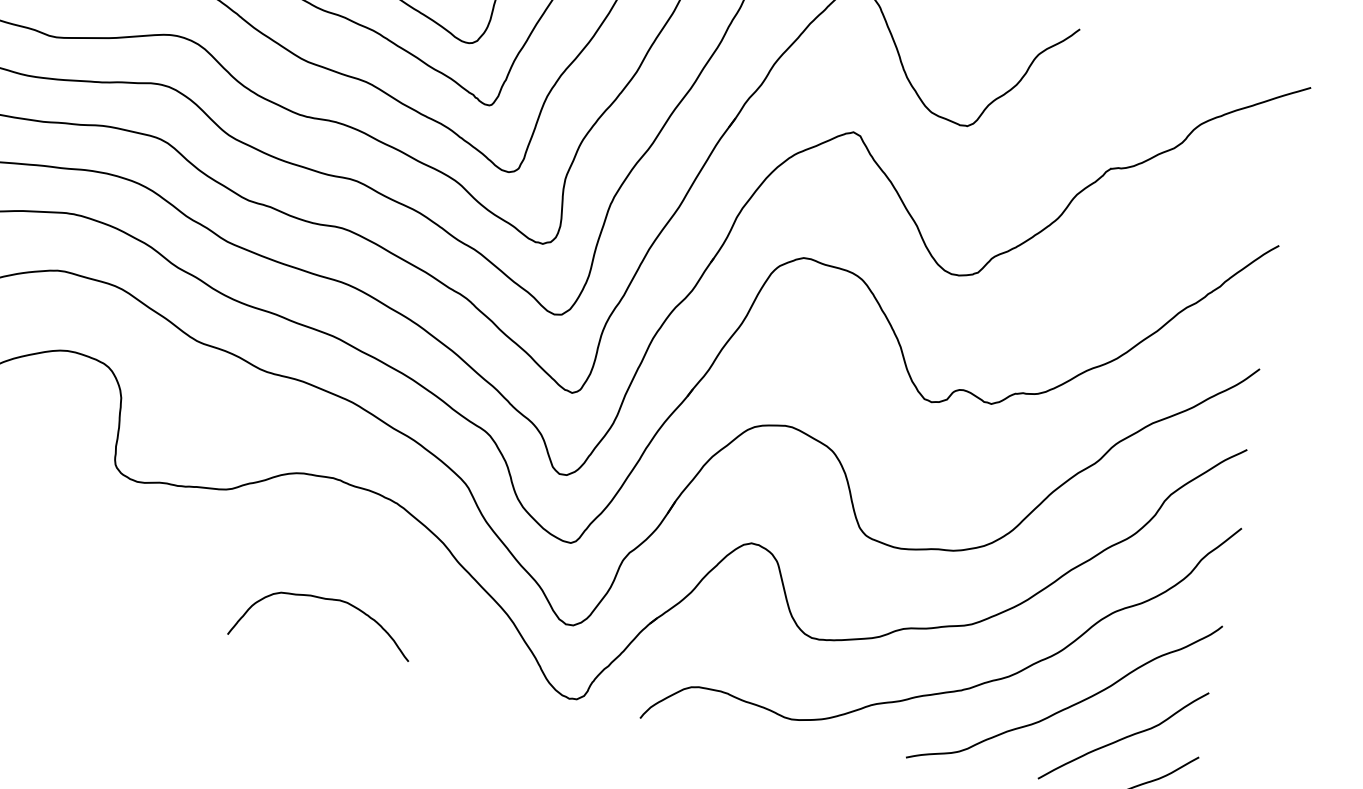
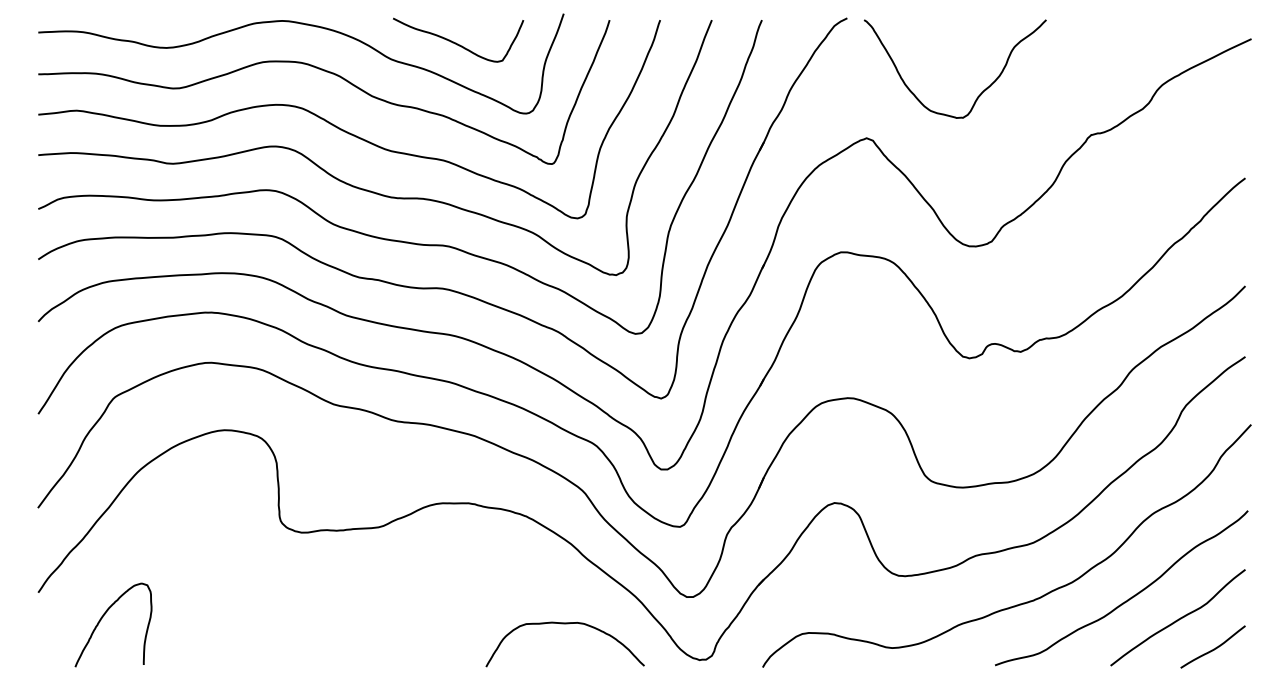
curve: (324, 599) -> (564, 624), moved

